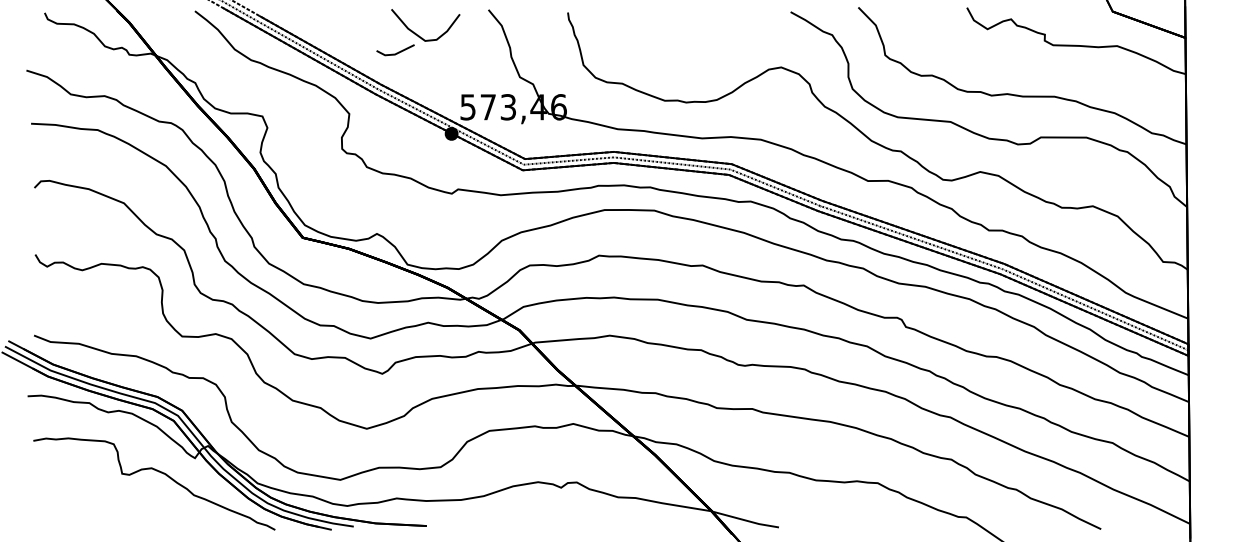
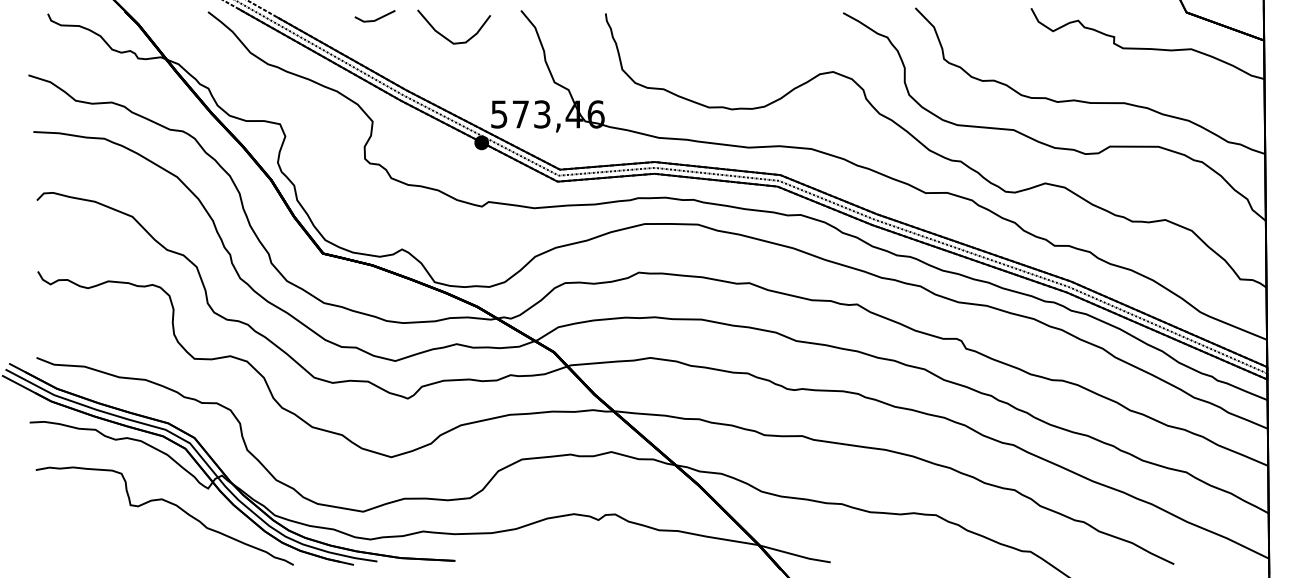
line: (396, 52) -> (376, 18), moved

